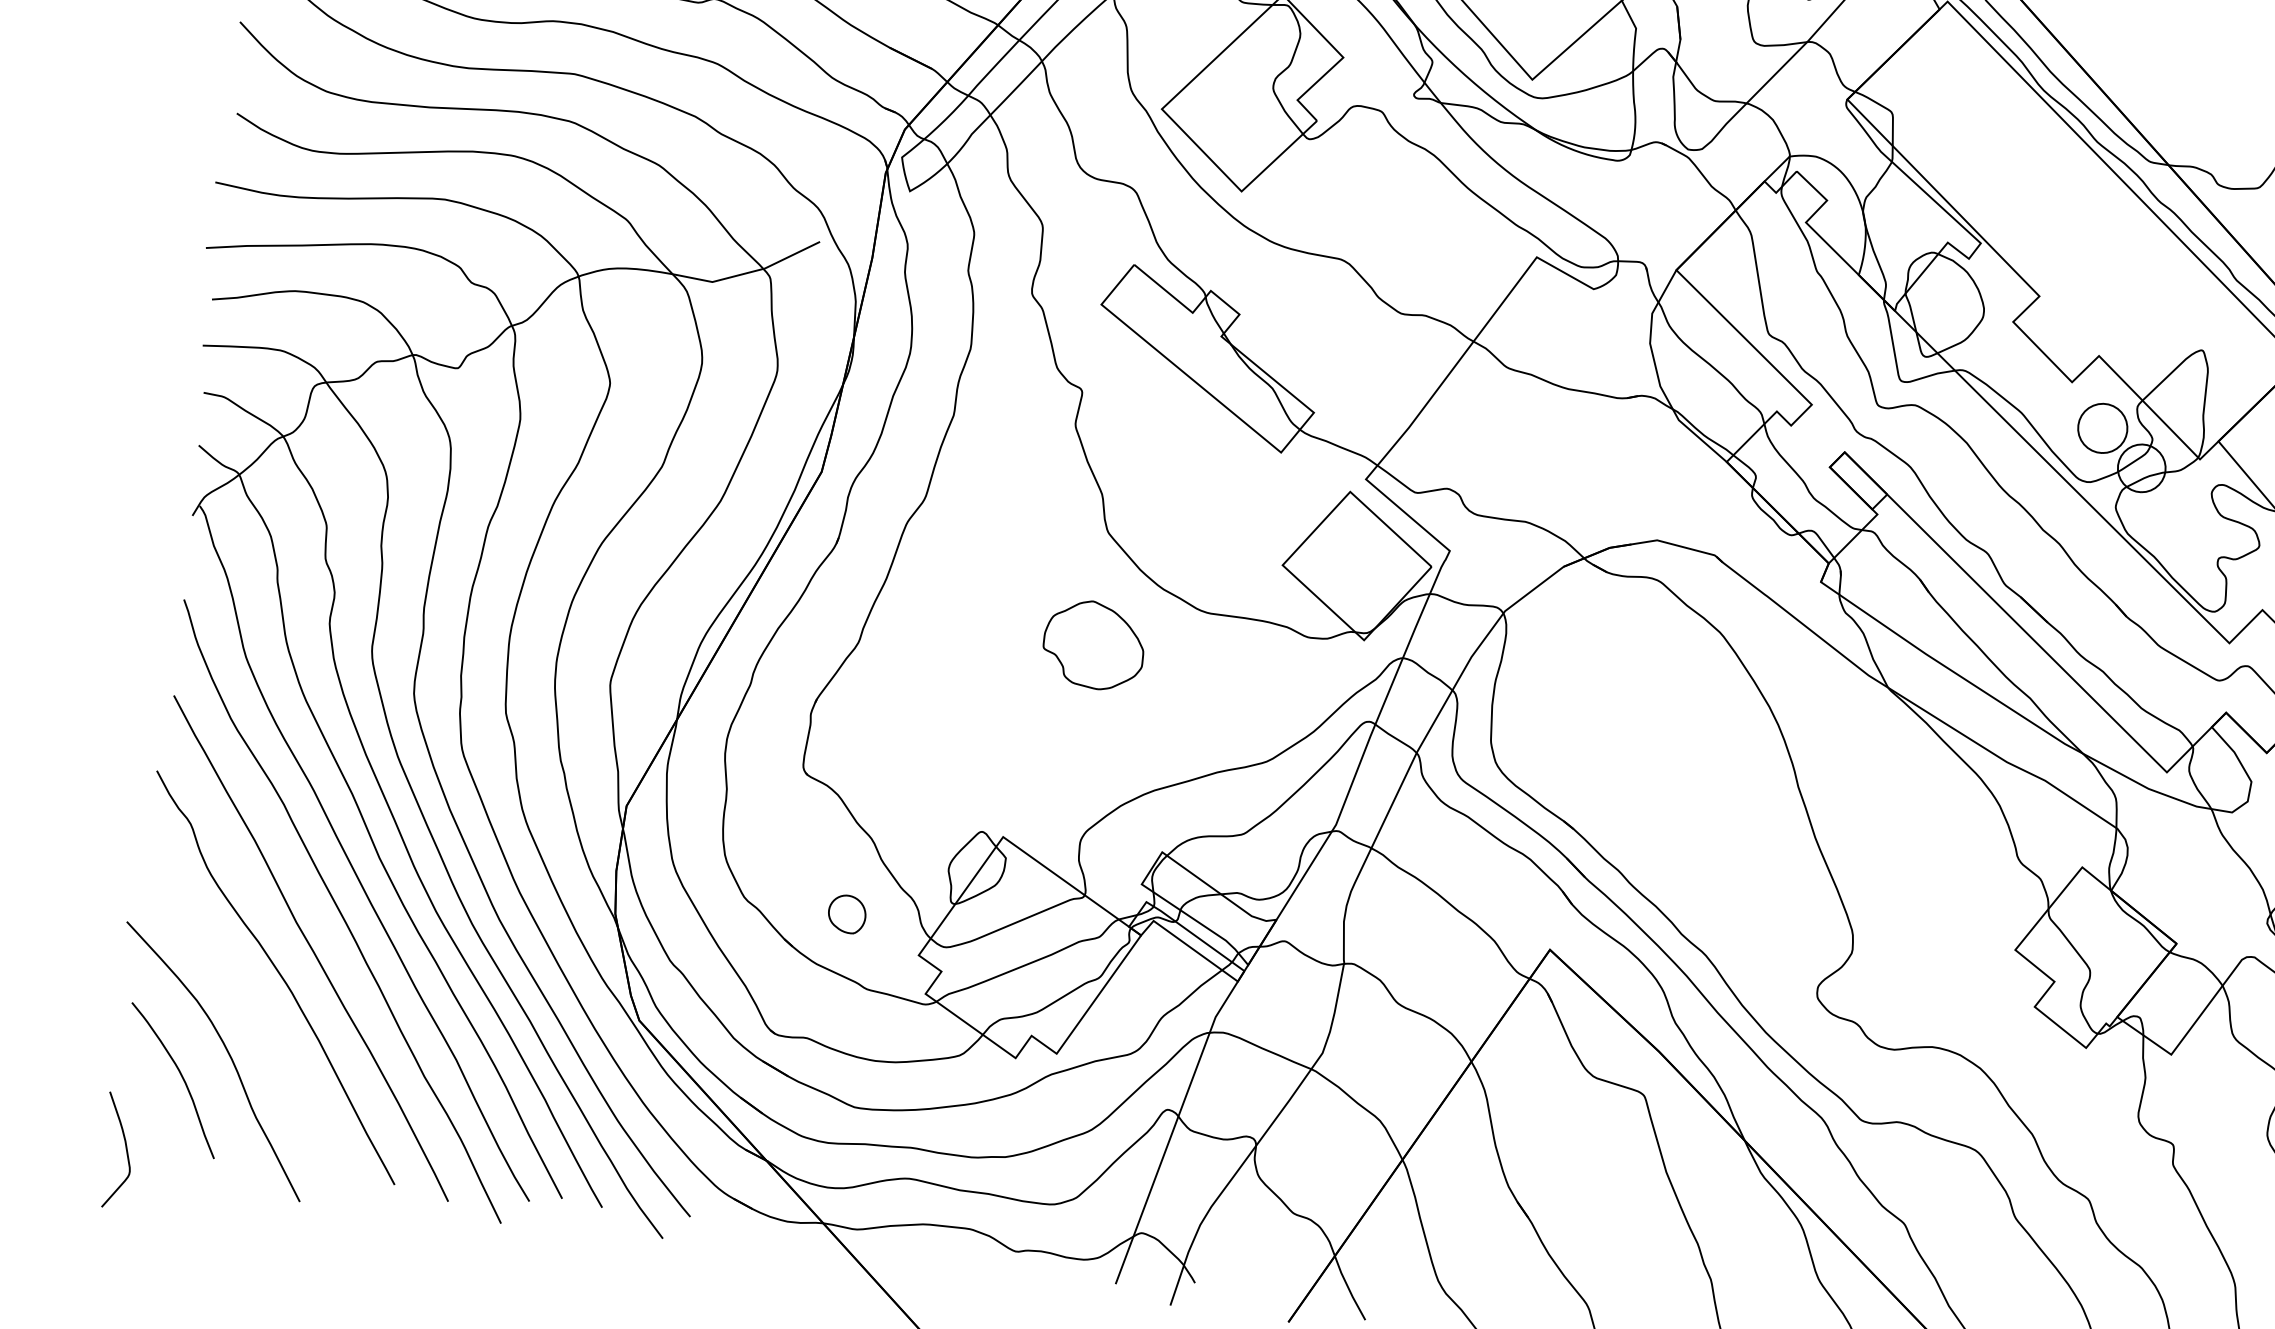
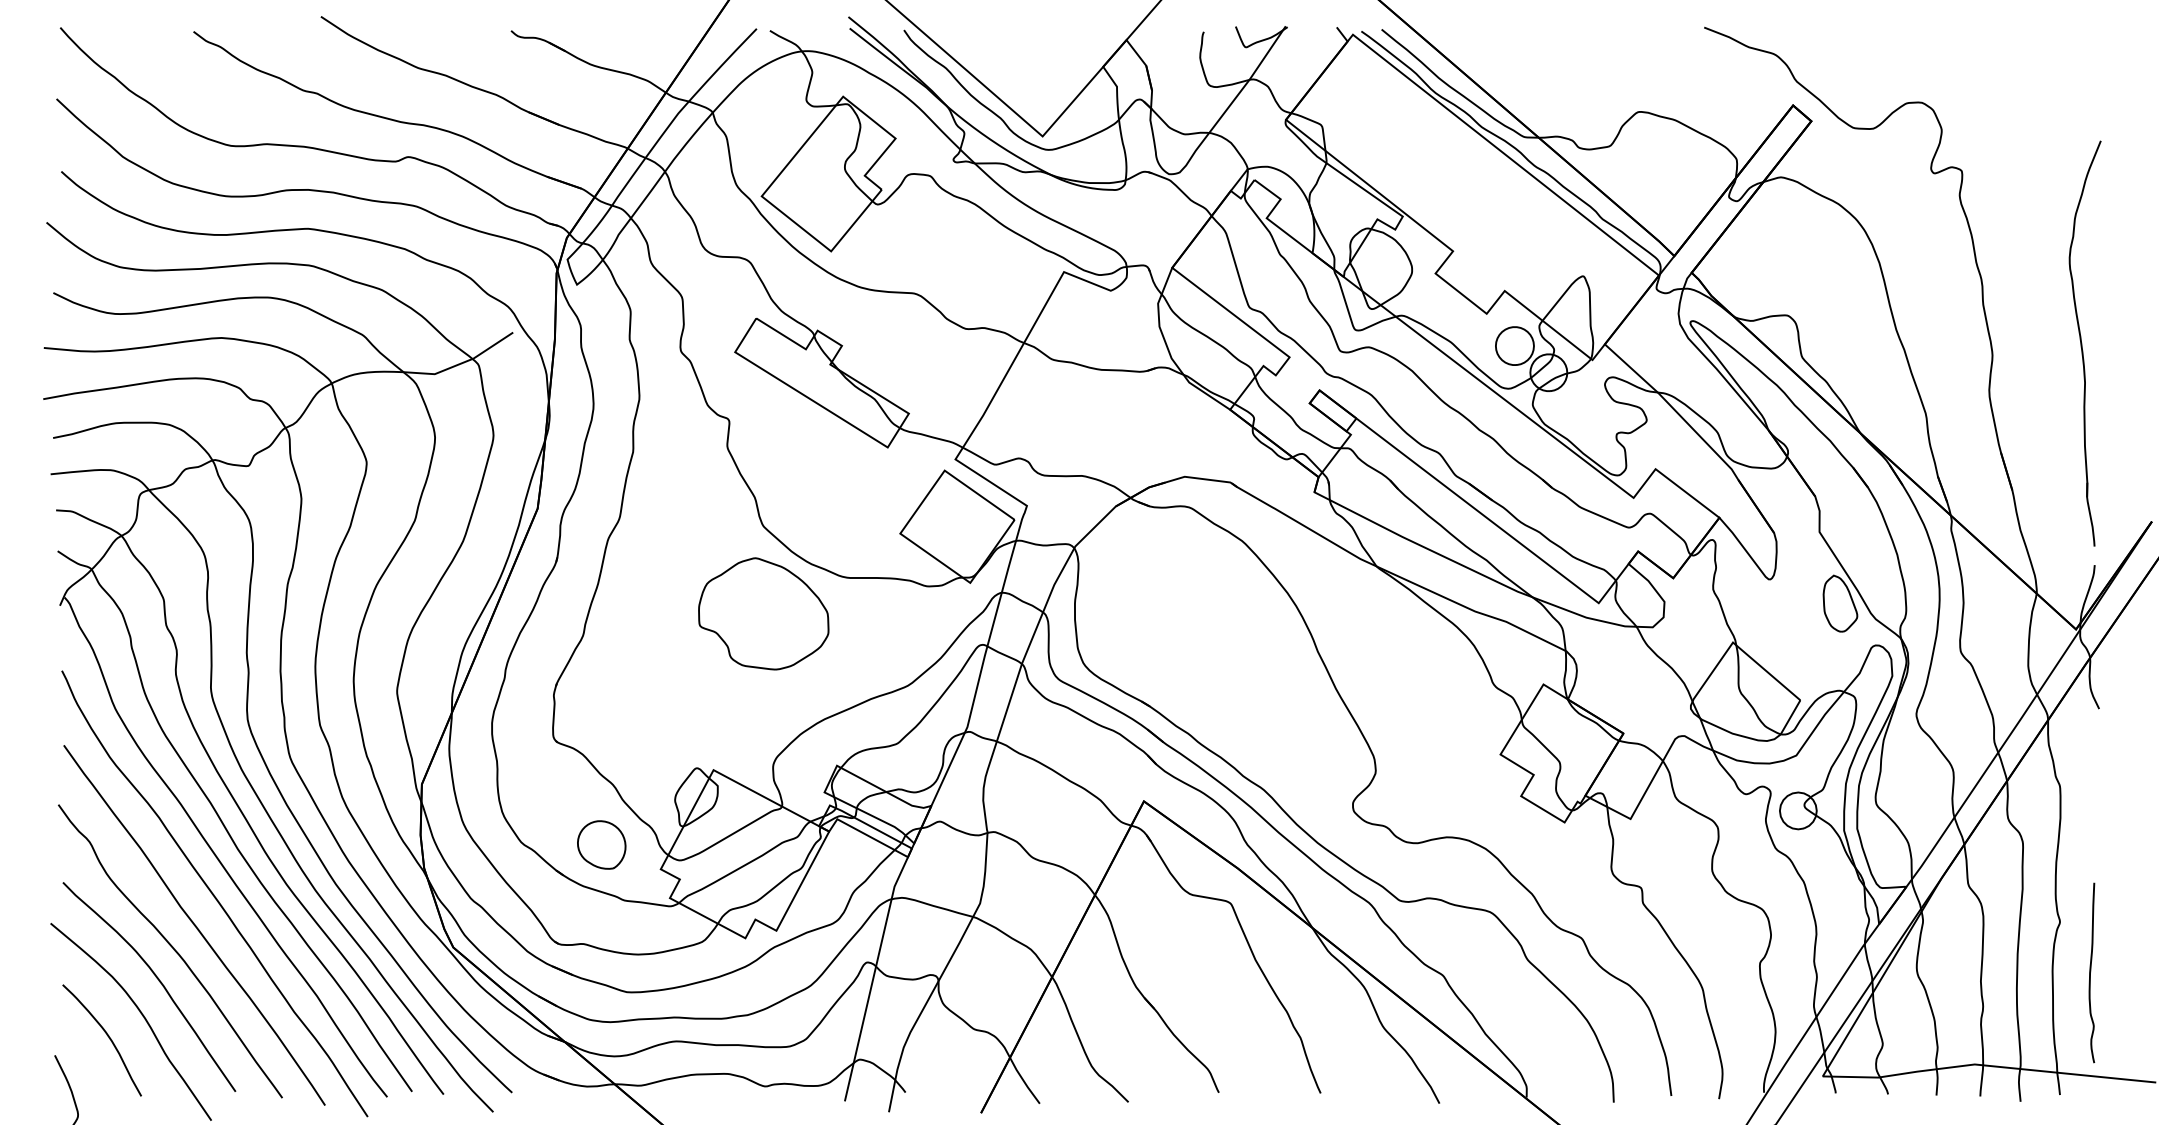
part: (1093, 644) -> (763, 613), size x1.67
part: (846, 913) -> (601, 844), size x1.67
curve: (255, 1014) -> (158, 981), added

